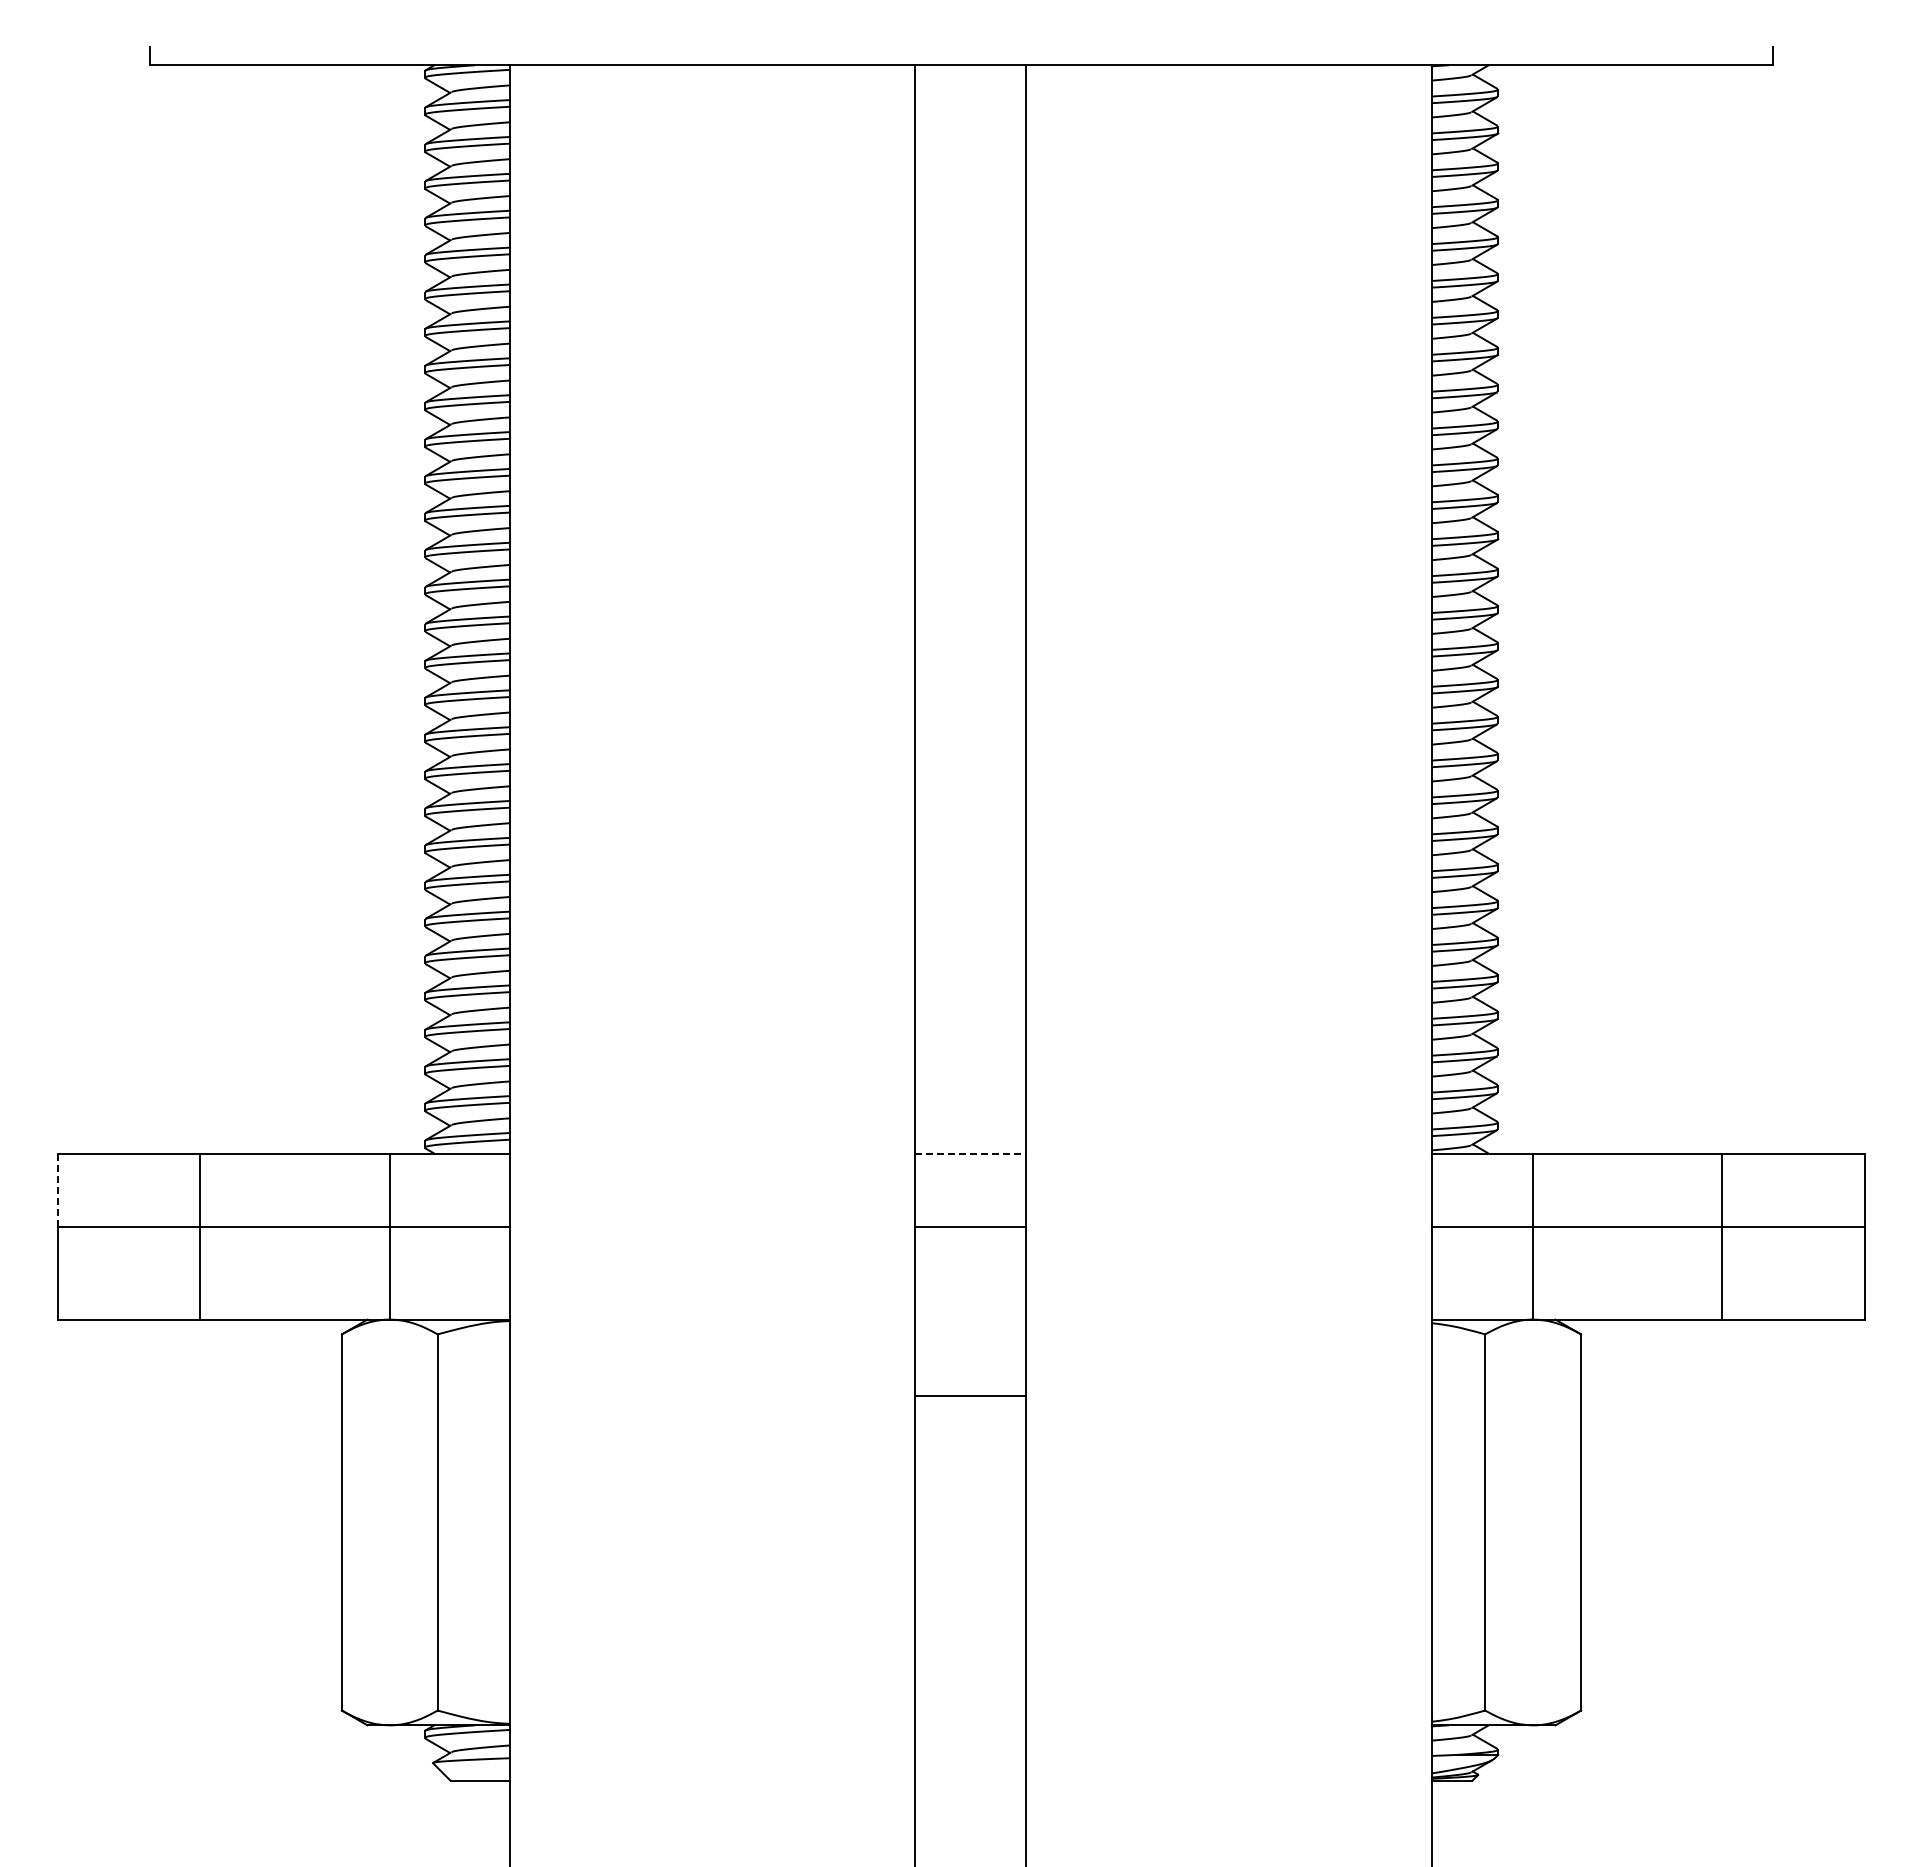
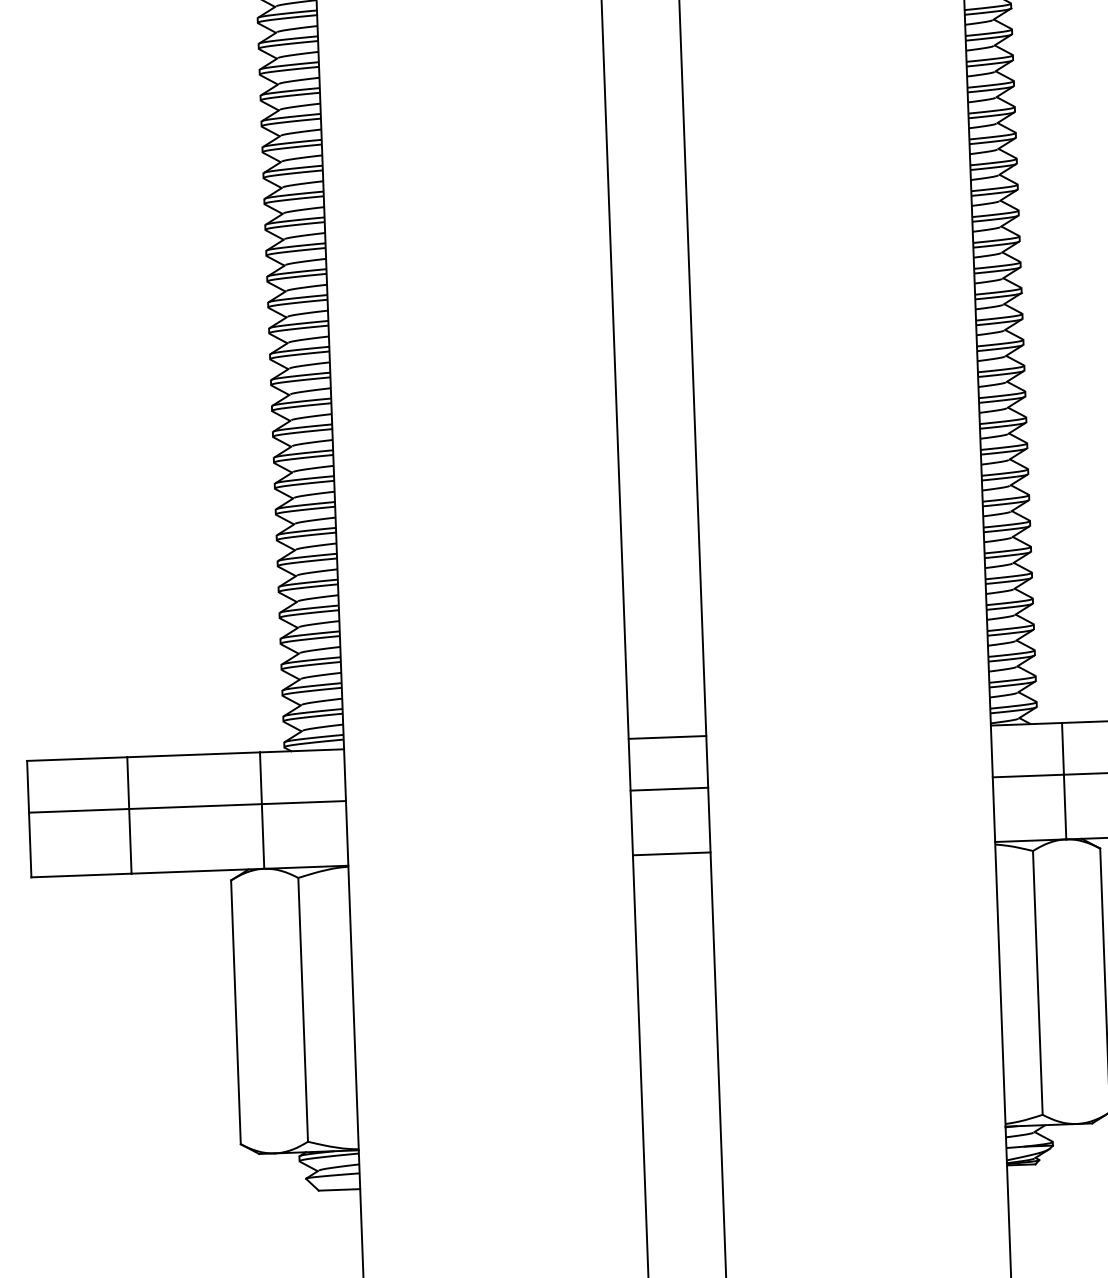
line: (971, 1153) -> (668, 737), dashed -> solid
line: (57, 1190) -> (27, 786), dashed -> solid
line: (970, 1395) -> (671, 853), moved

